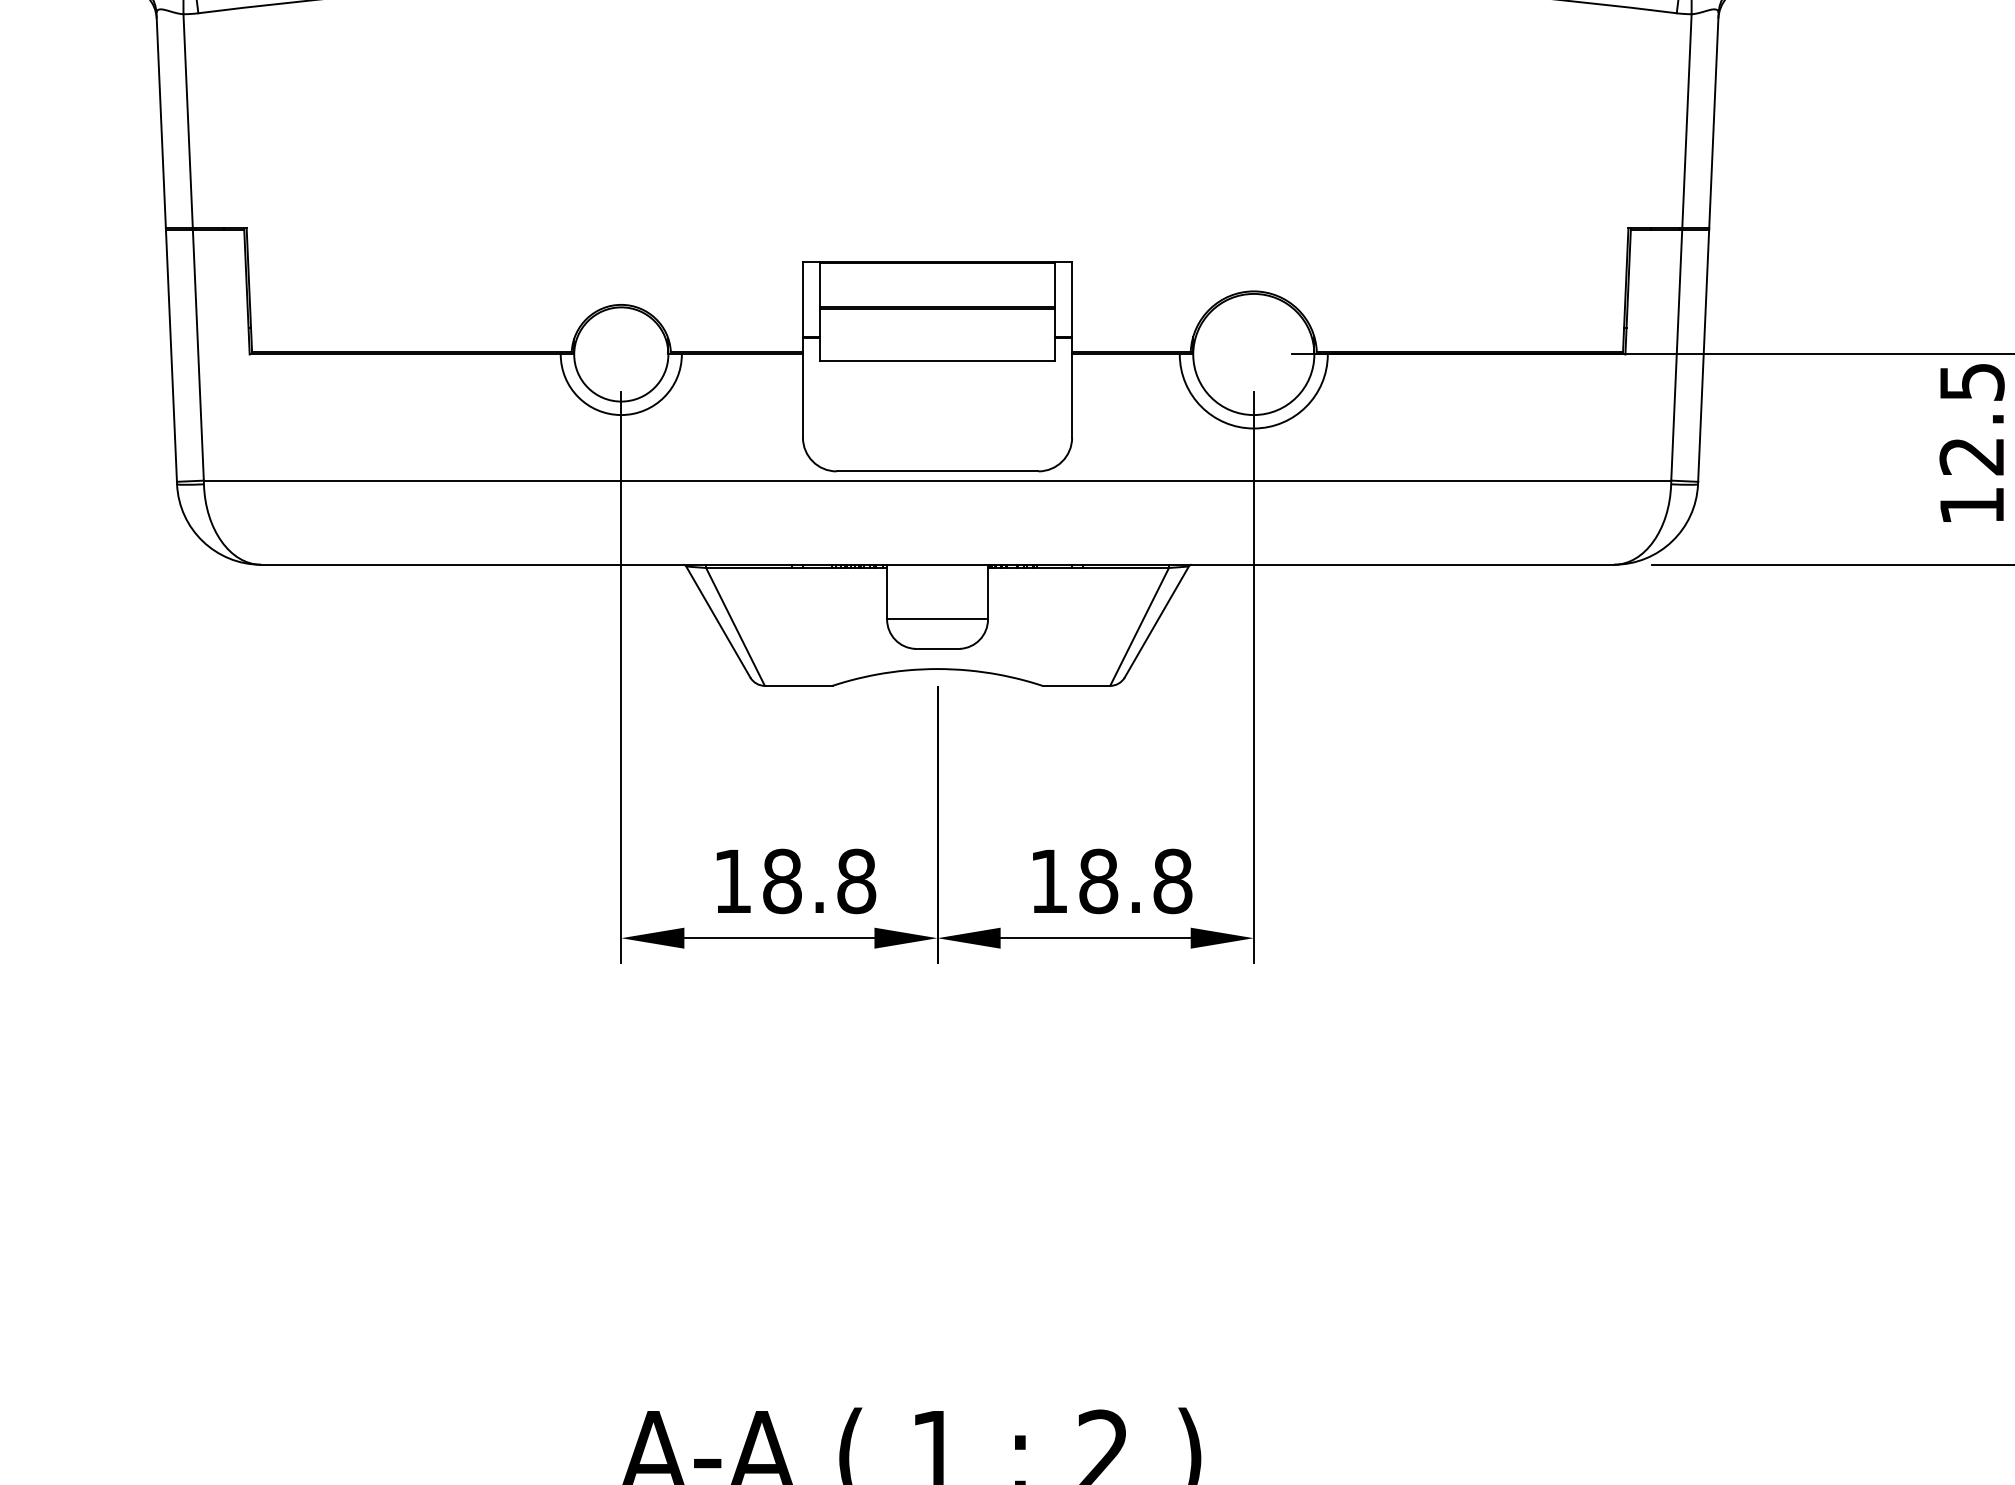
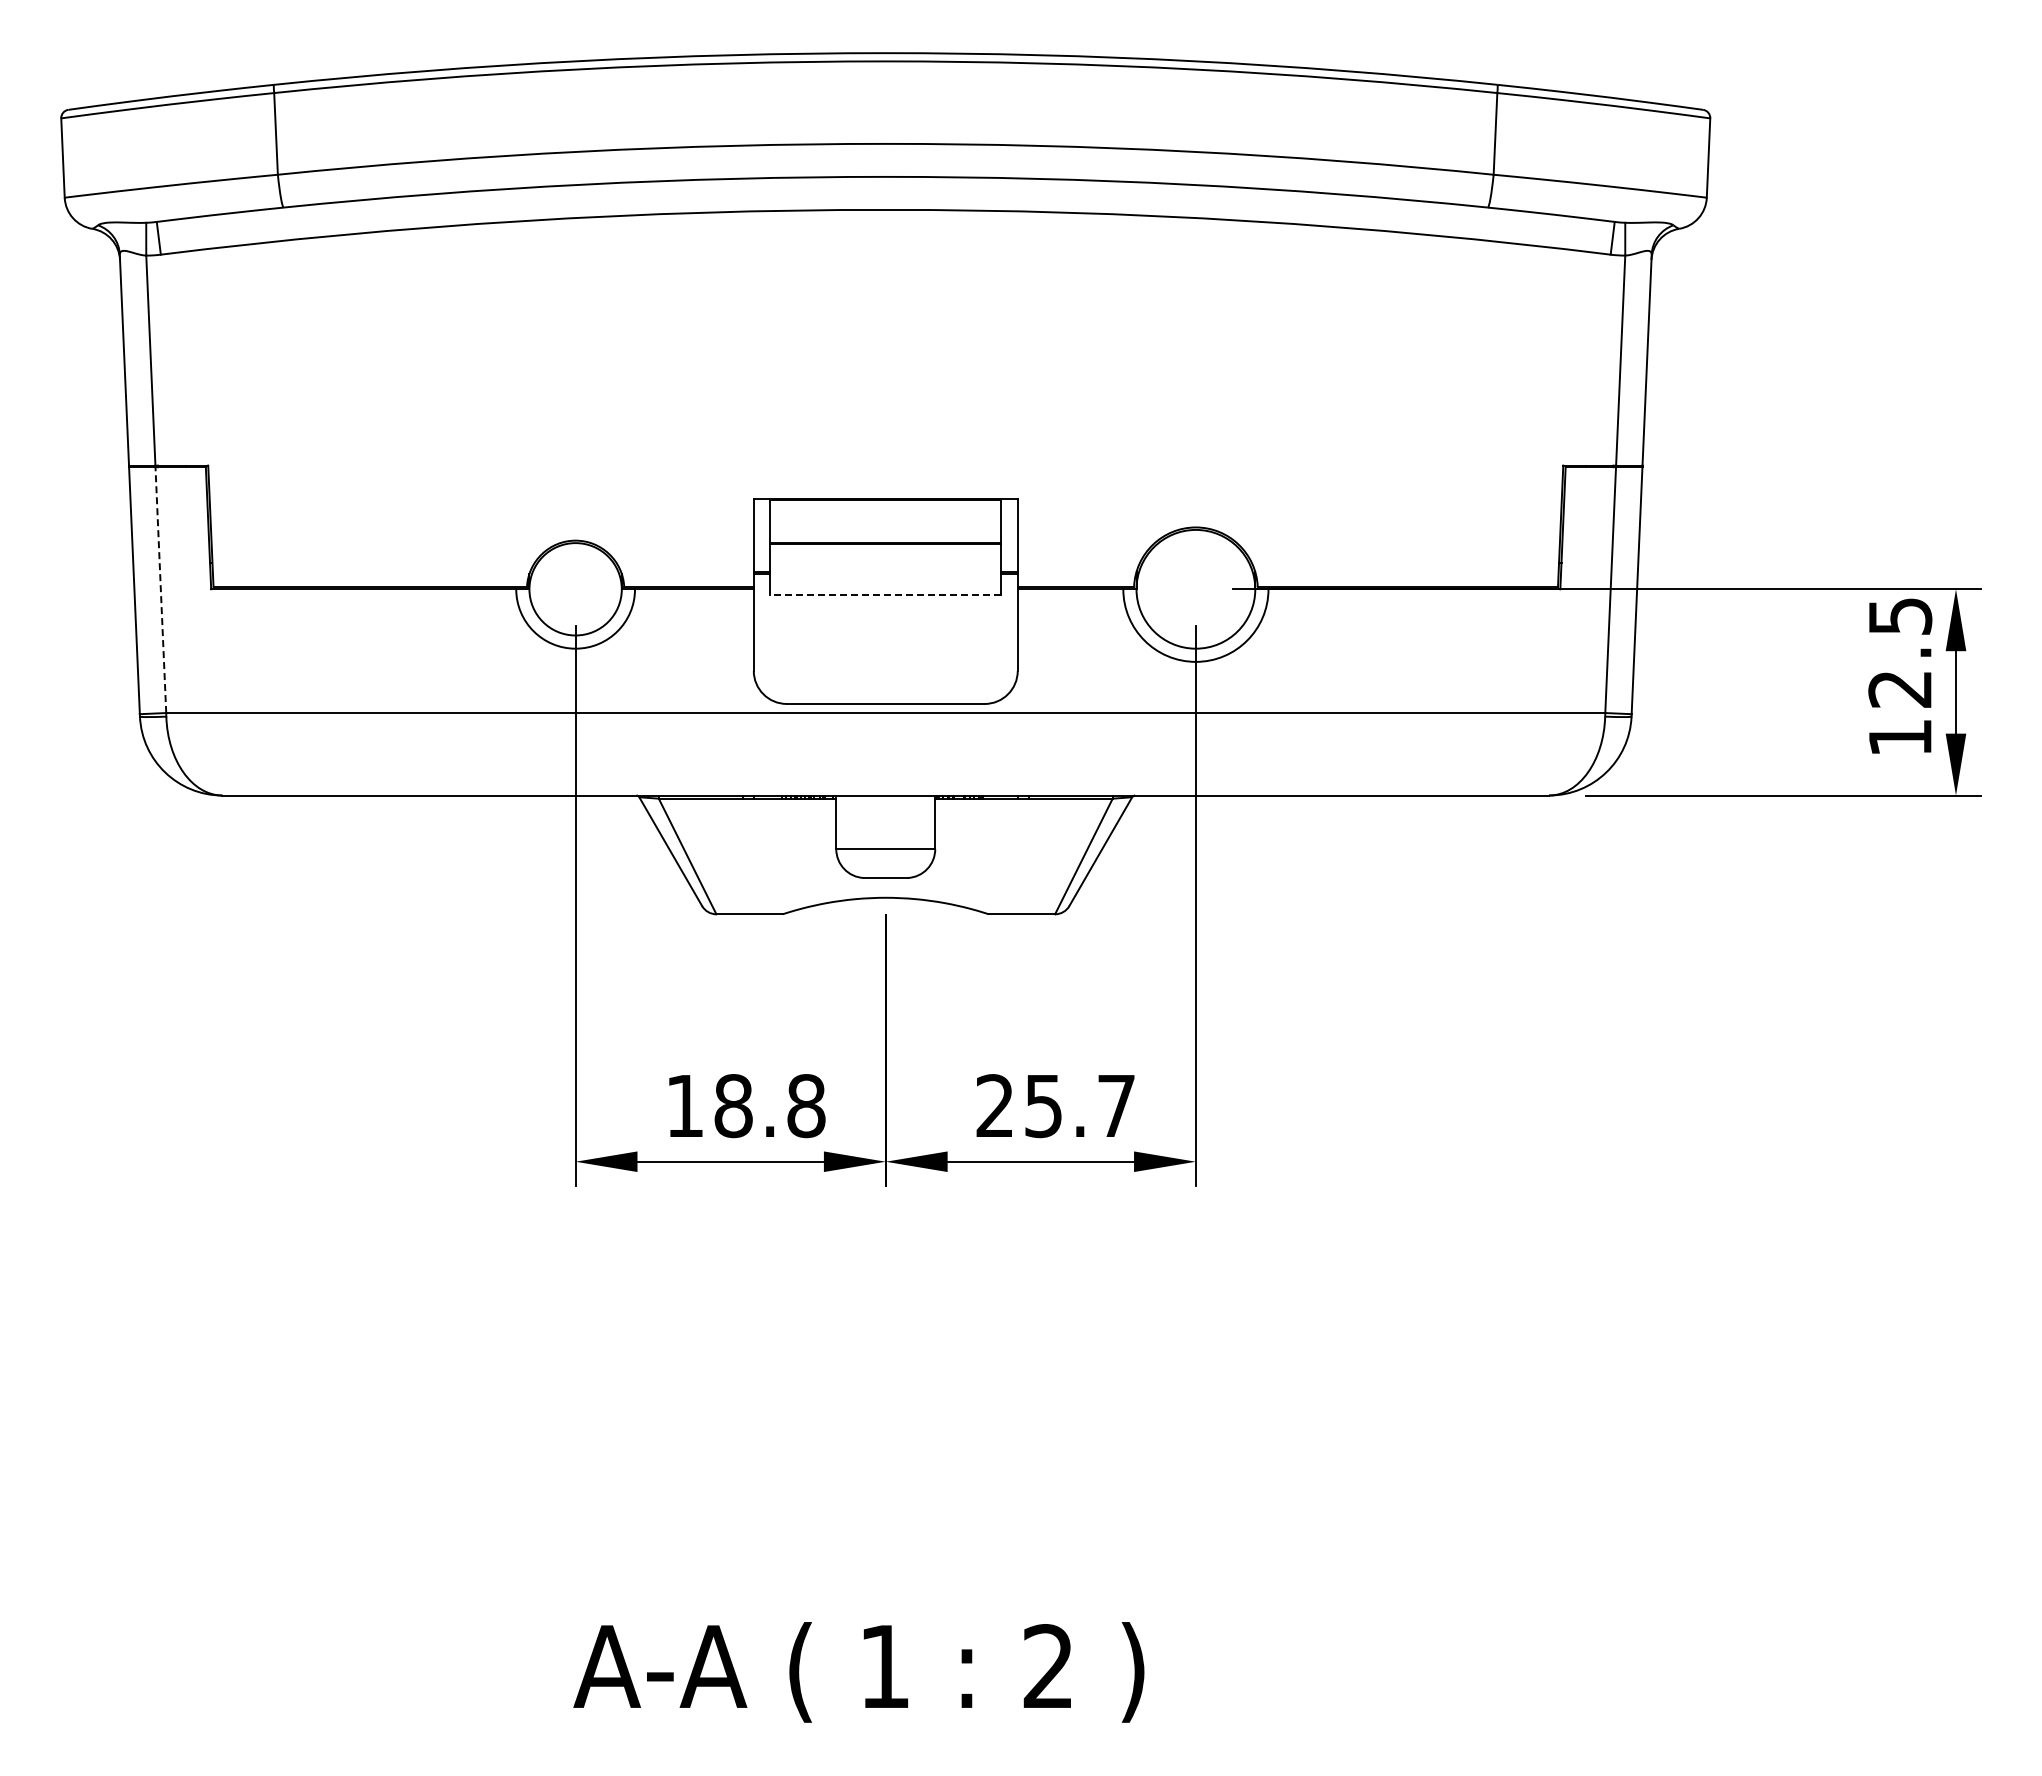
line: (198, 354) -> (160, 589), solid -> dashed
line: (937, 360) -> (885, 595), solid -> dashed
text: (1110, 881) -> (1055, 1106), 18.8 -> 25.7

